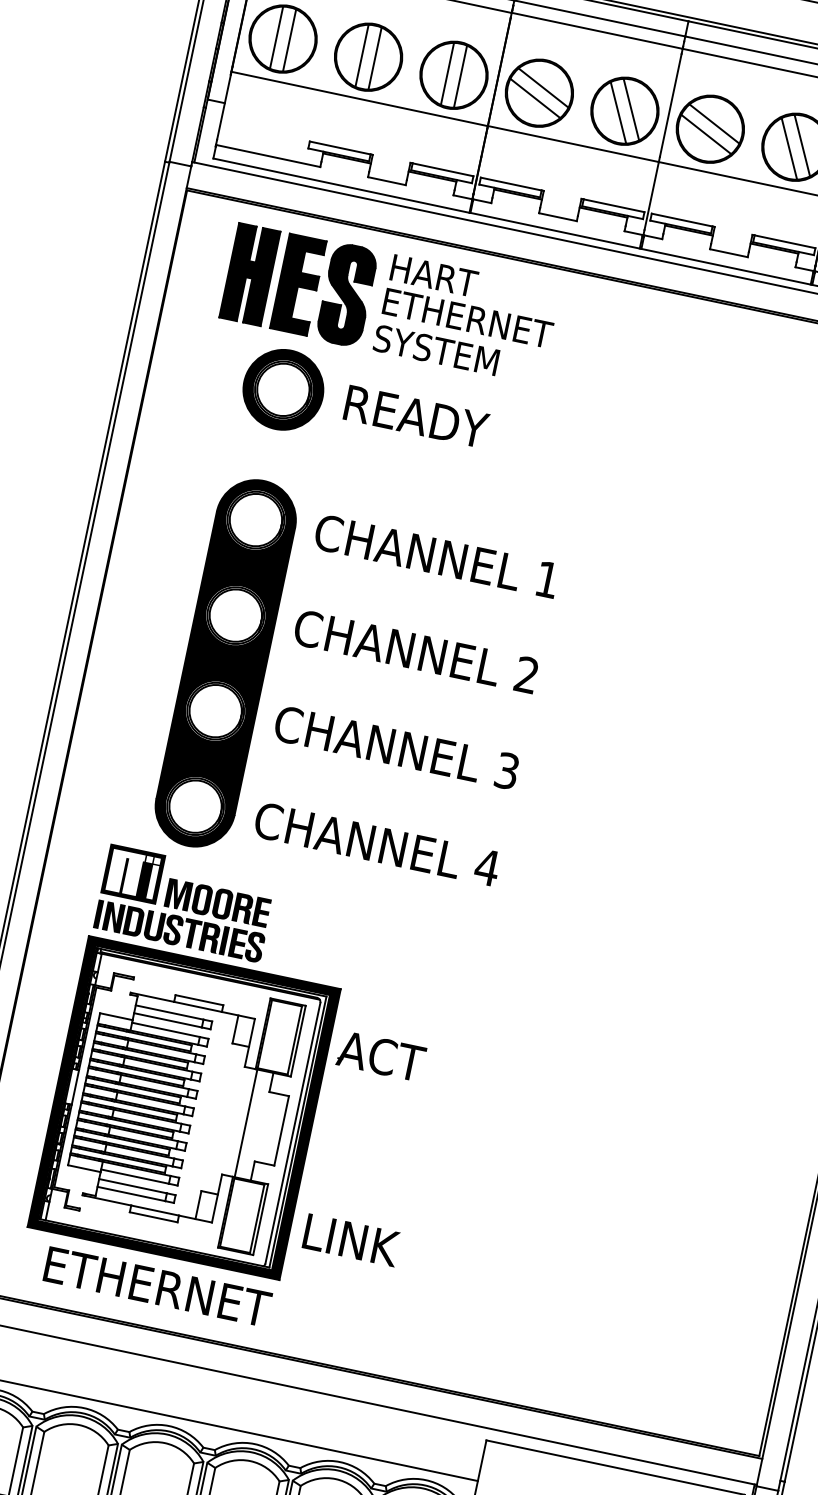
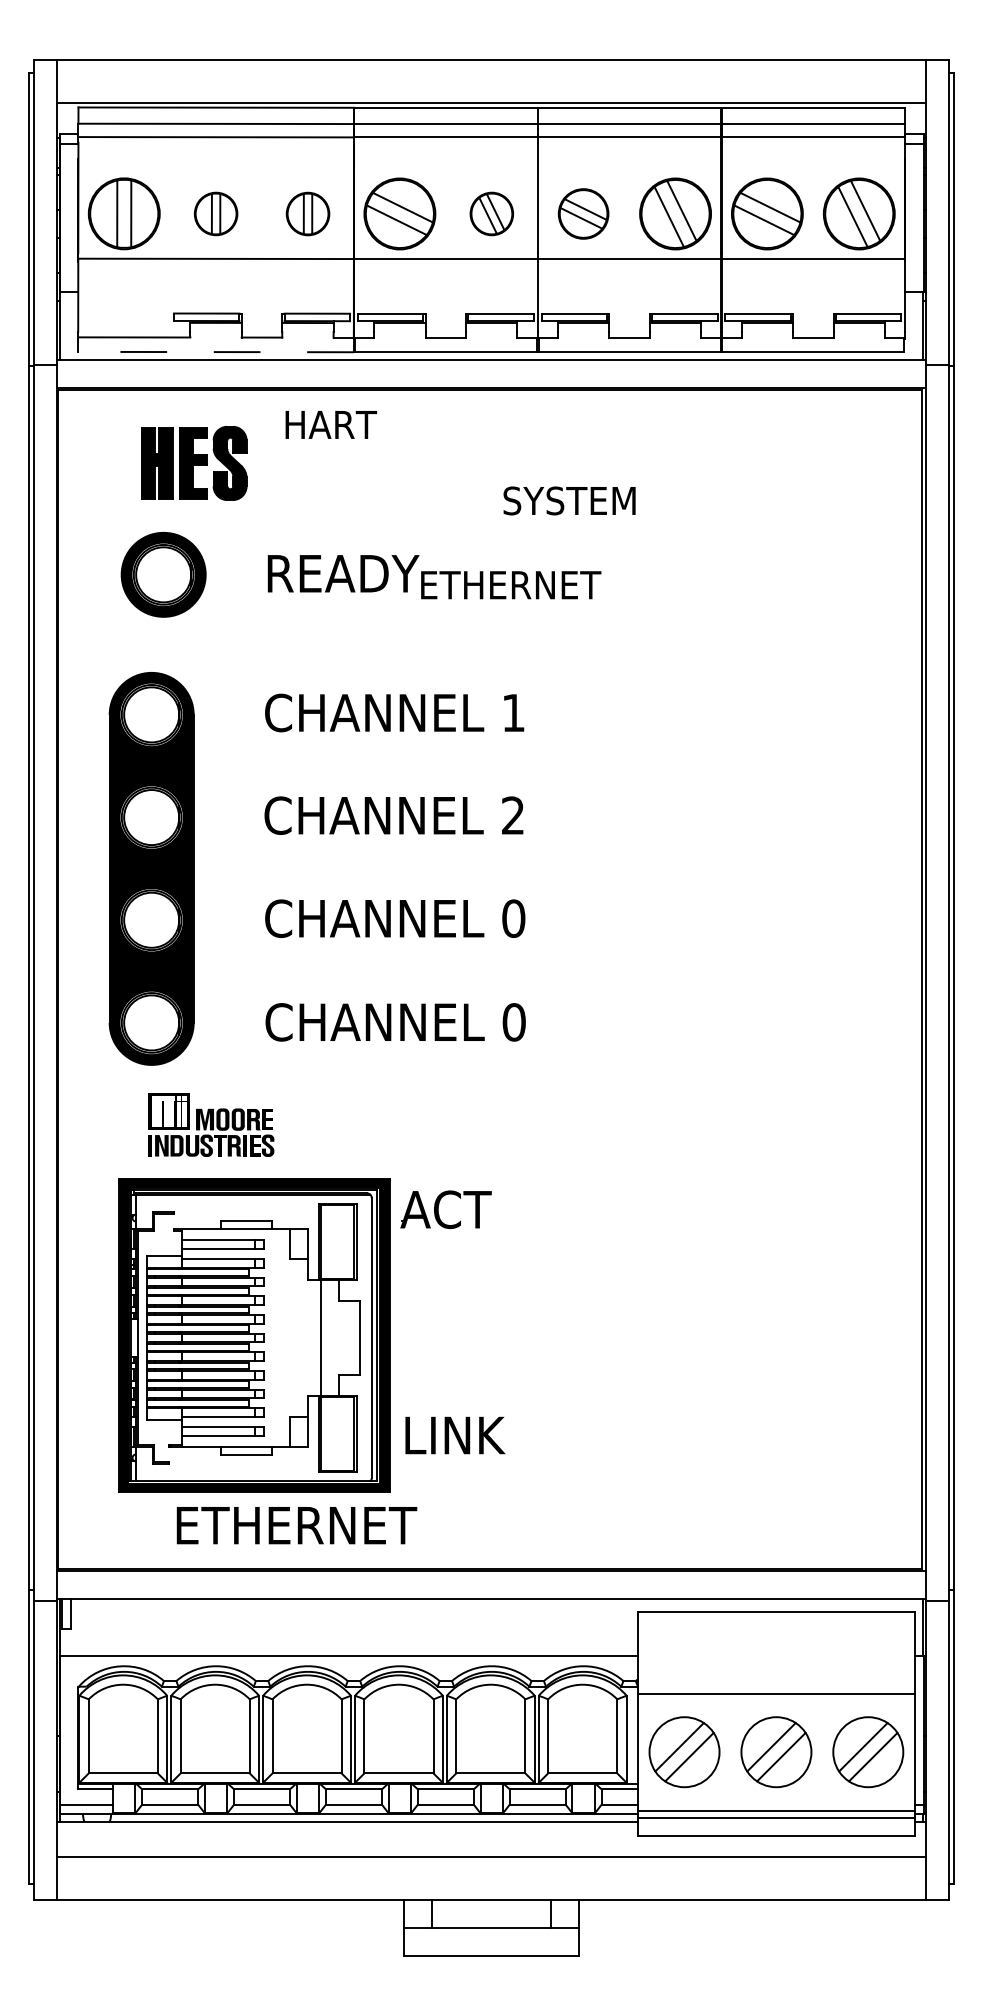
part: (368, 56) -> (215, 213), size x0.6
part: (453, 74) -> (307, 213), size x0.6
part: (624, 110) -> (491, 213), size x0.6
part: (710, 128) -> (583, 213), size x0.7
line: (341, 186) -> (216, 352), solid -> dashed
part: (298, 284) -> (193, 463), size x0.7
text: (468, 318) -> (511, 585), moved
text: (436, 349) -> (569, 500), moved
part: (283, 389) -> (163, 574), moved
part: (225, 662) -> (151, 868), moved
text: (507, 770) -> (513, 918), 3 -> 0
text: (487, 867) -> (514, 1022), 4 -> 0
part: (185, 903) -> (211, 1124), size x0.7
part: (374, 1054) -> (438, 1209), moved
text: (157, 1286) -> (296, 1525), moved

